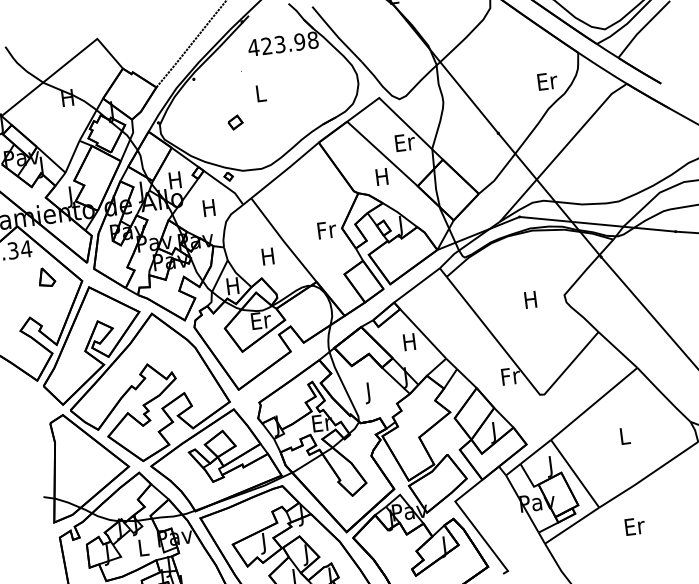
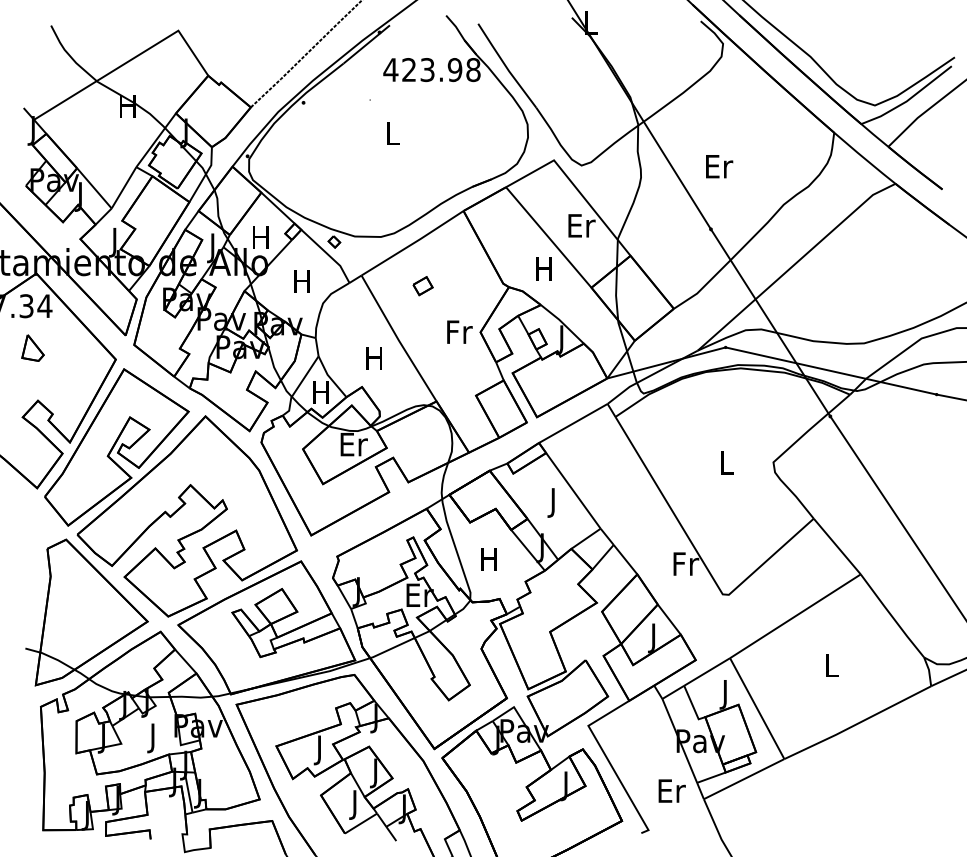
text: (547, 81) -> (719, 166), moved
part: (235, 122) -> (422, 286), moved
part: (46, 276) -> (32, 347), moved
text: (529, 299) -> (725, 462), H -> L
text: (409, 344) -> (552, 502), H -> J
text: (368, 393) -> (488, 562), J -> H
text: (634, 526) -> (671, 790), moved
text: (143, 550) -> (153, 738), L -> J

